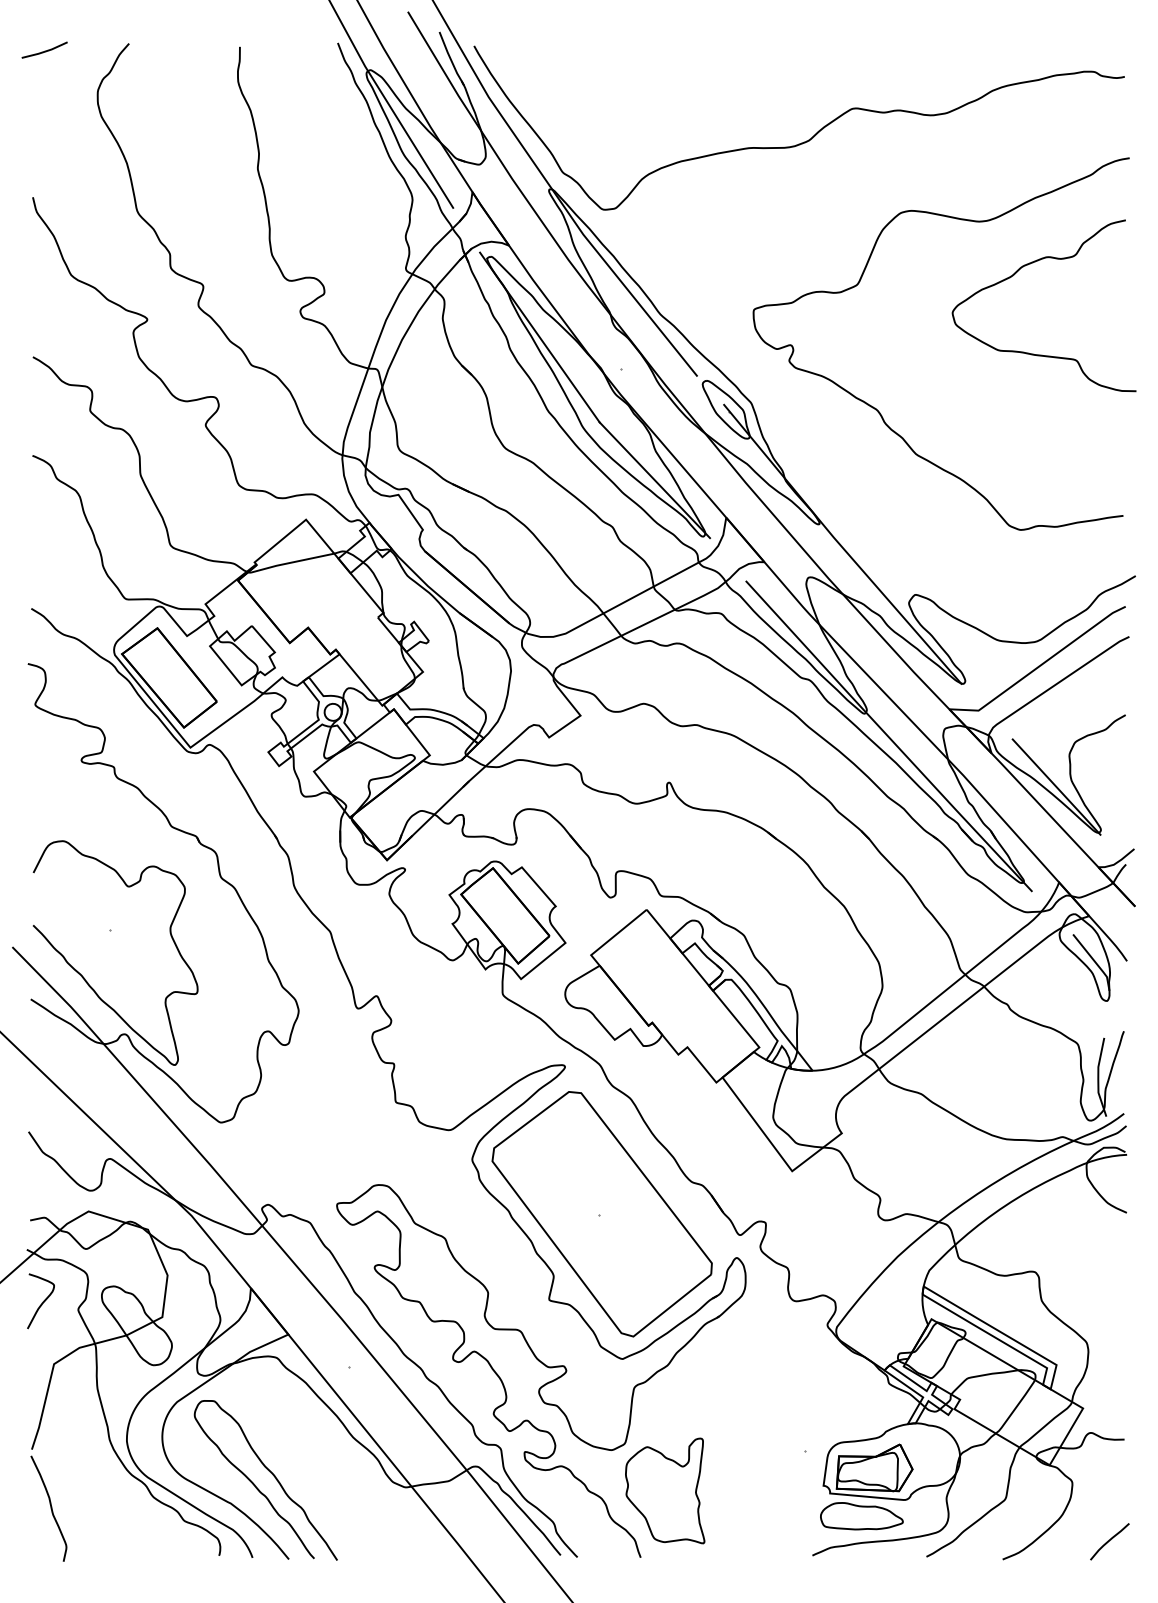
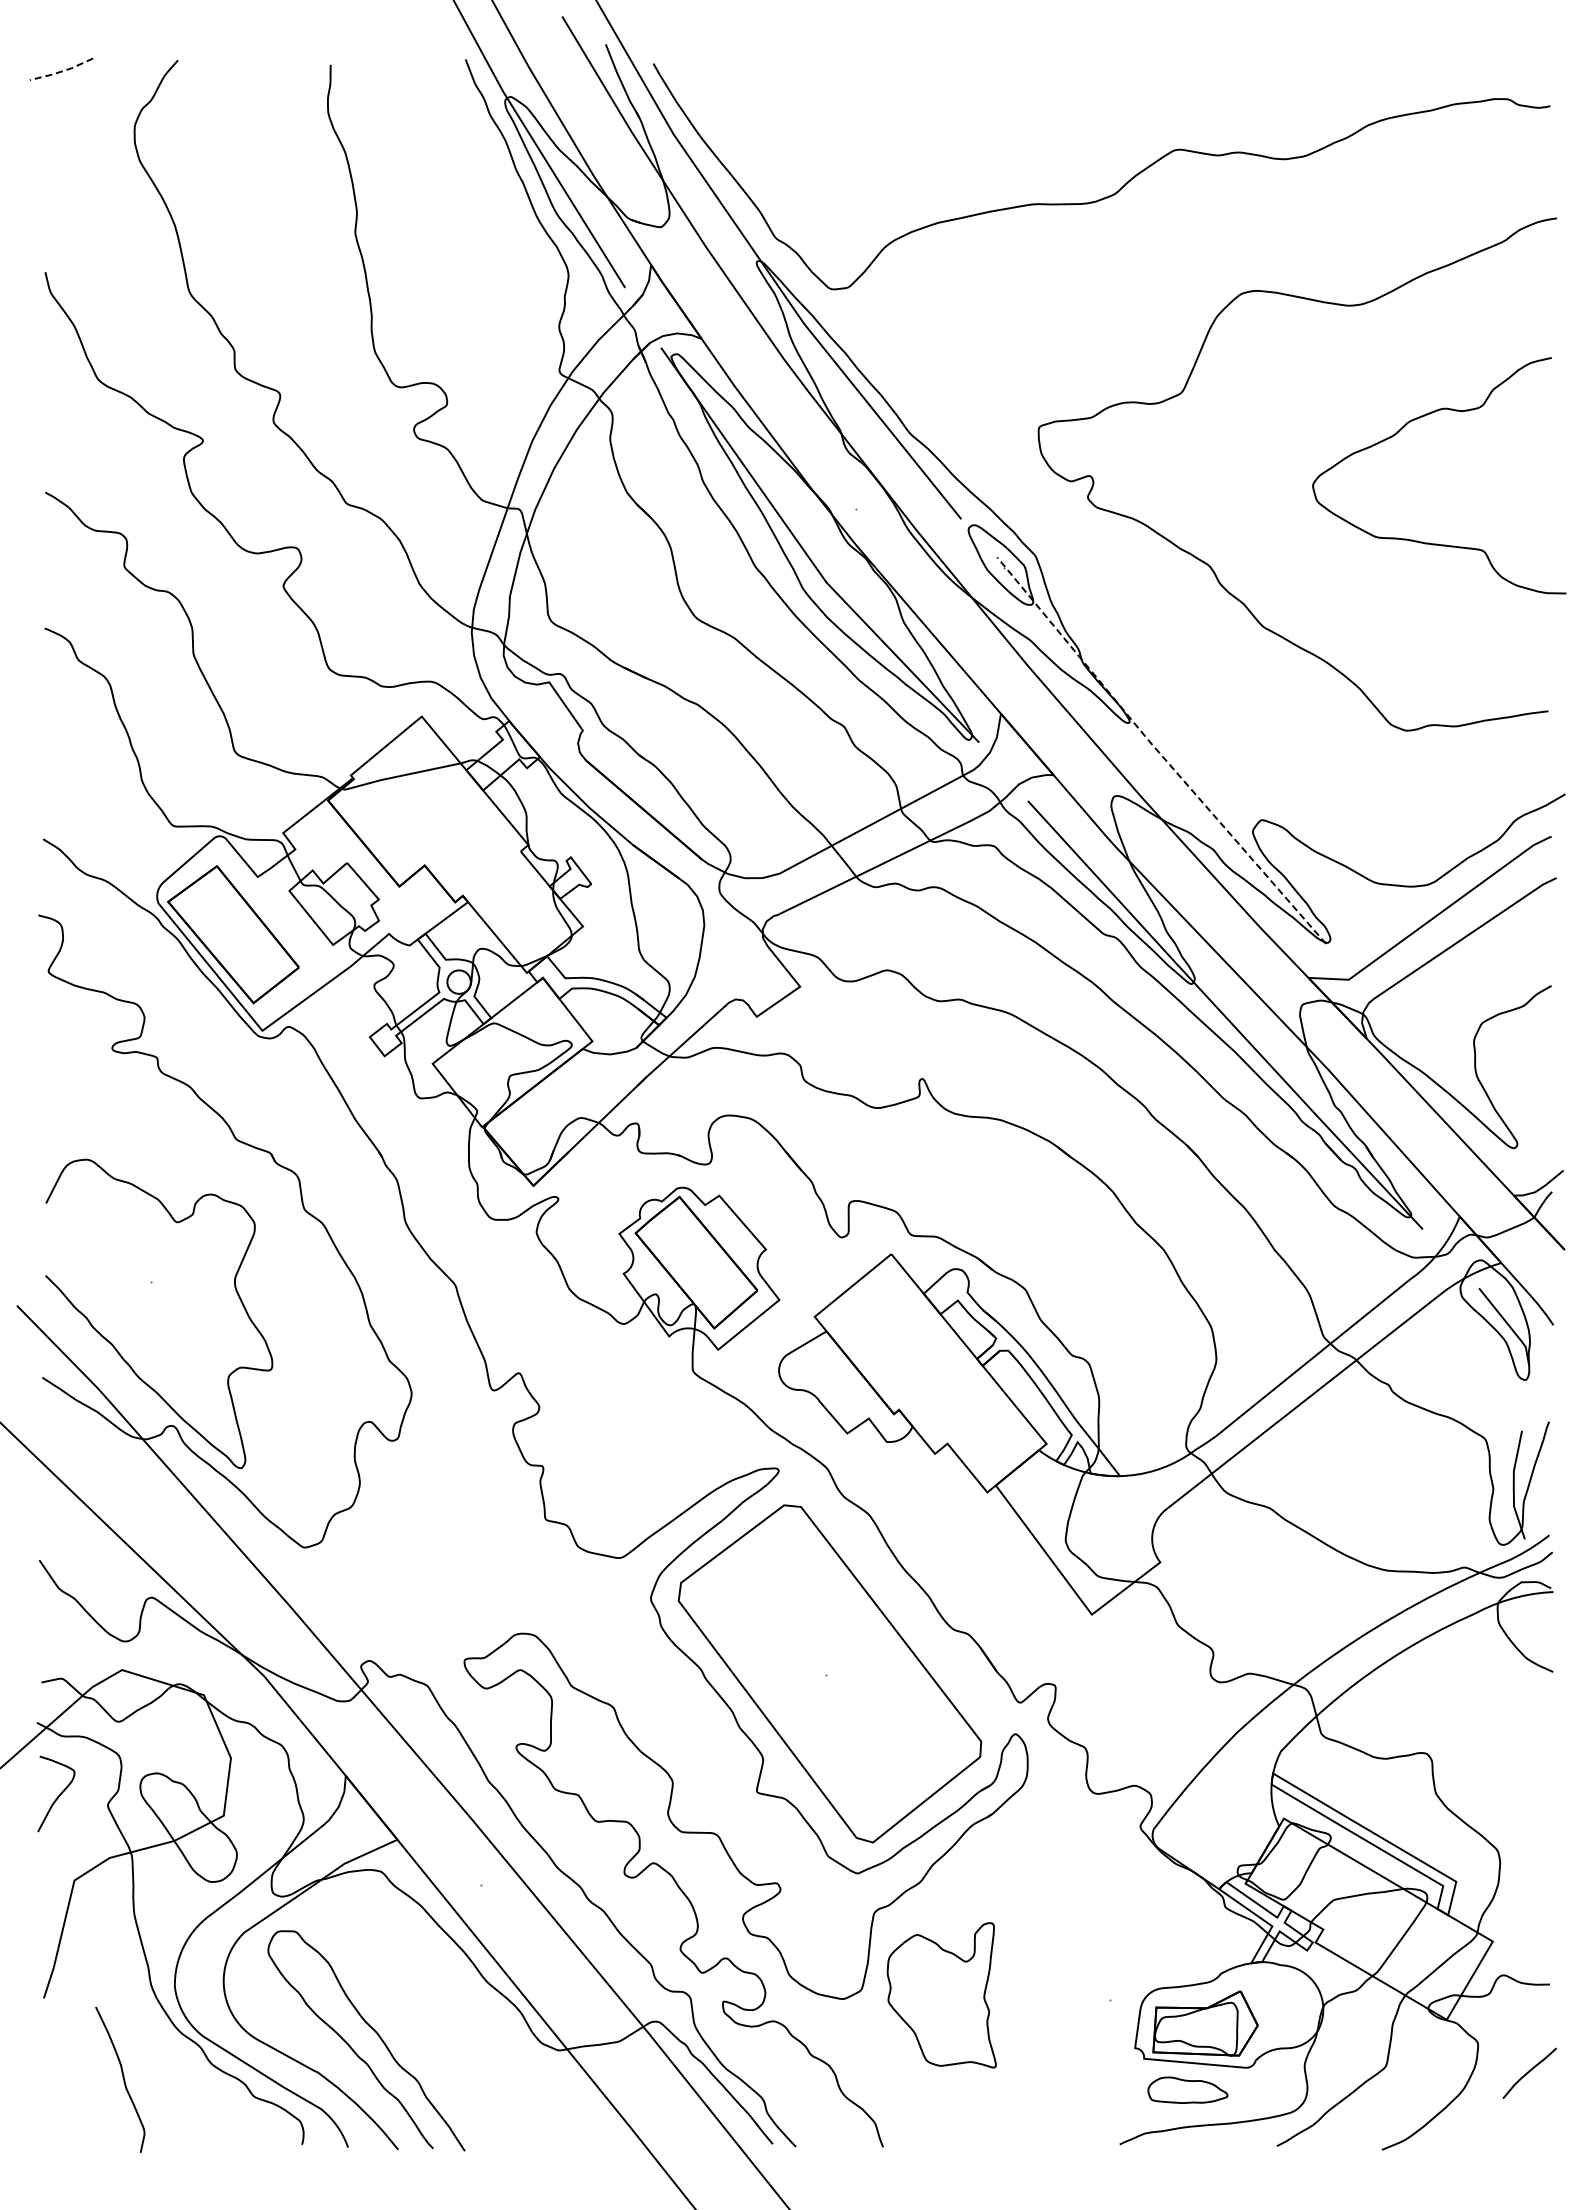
line: (45, 51) -> (62, 71), solid -> dashed
curve: (1016, 272) -> (1401, 430), moved
line: (841, 545) -> (1159, 752), solid -> dashed
line: (1056, 786) -> (1455, 1084), removed
part: (664, 1491) -> (941, 1995), moved
curve: (50, 1507) -> (122, 2077), moved
part: (861, 1516) -> (1187, 2090), size x0.7
curve: (1109, 1541) -> (1529, 2072), moved

